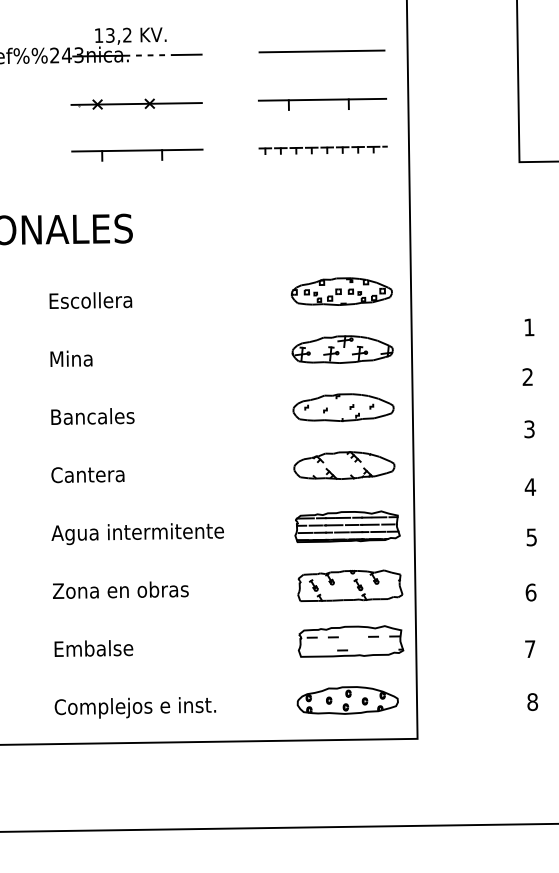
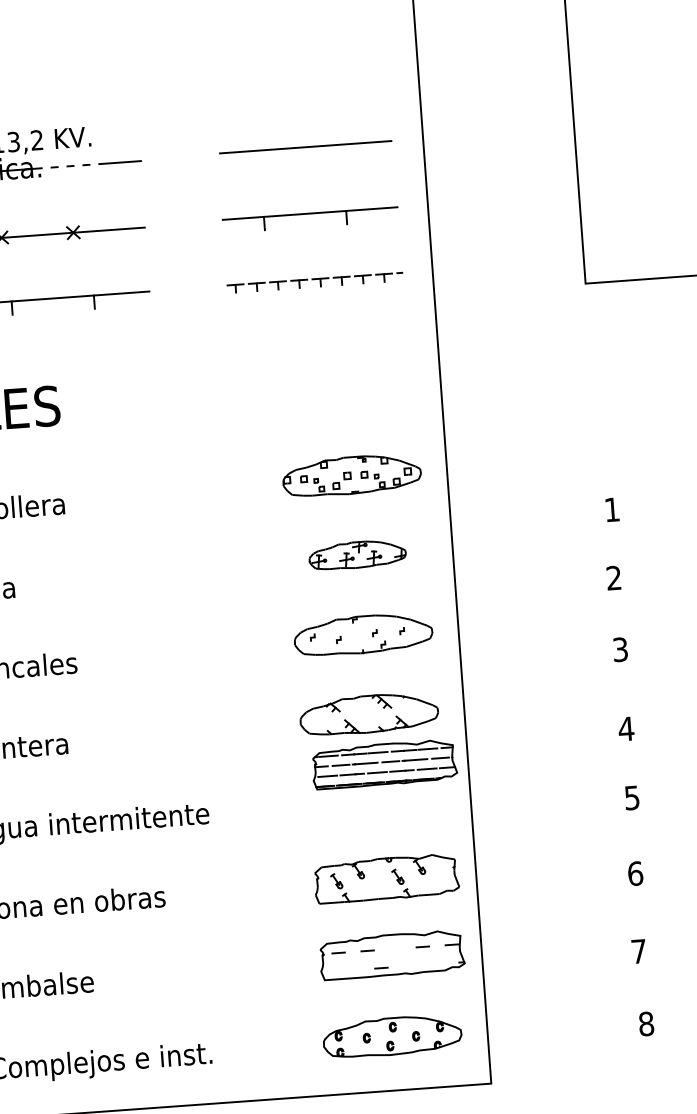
part: (342, 349) -> (357, 554), size x0.7
part: (347, 526) -> (384, 764), moved

